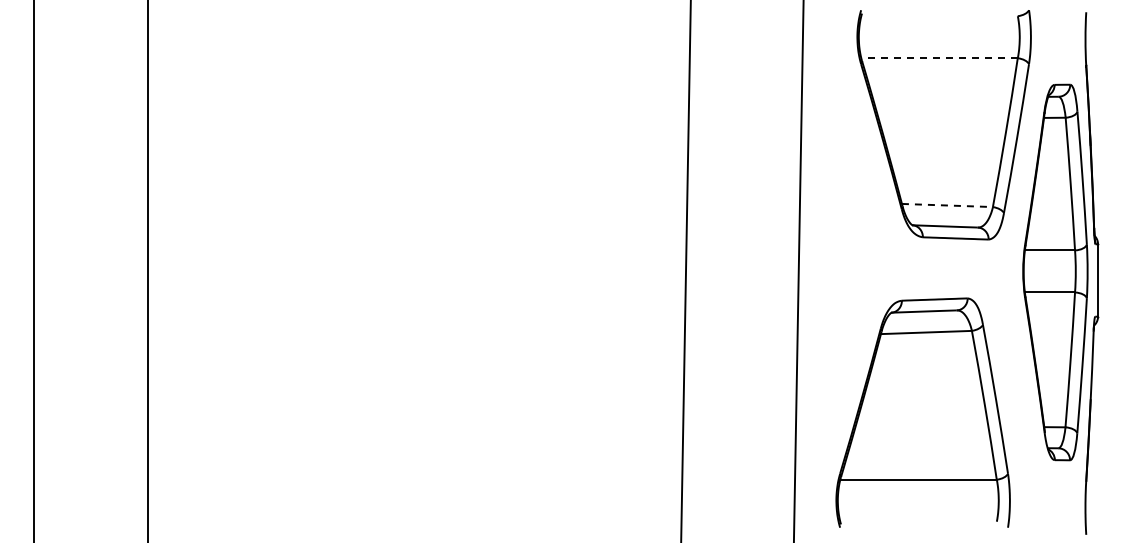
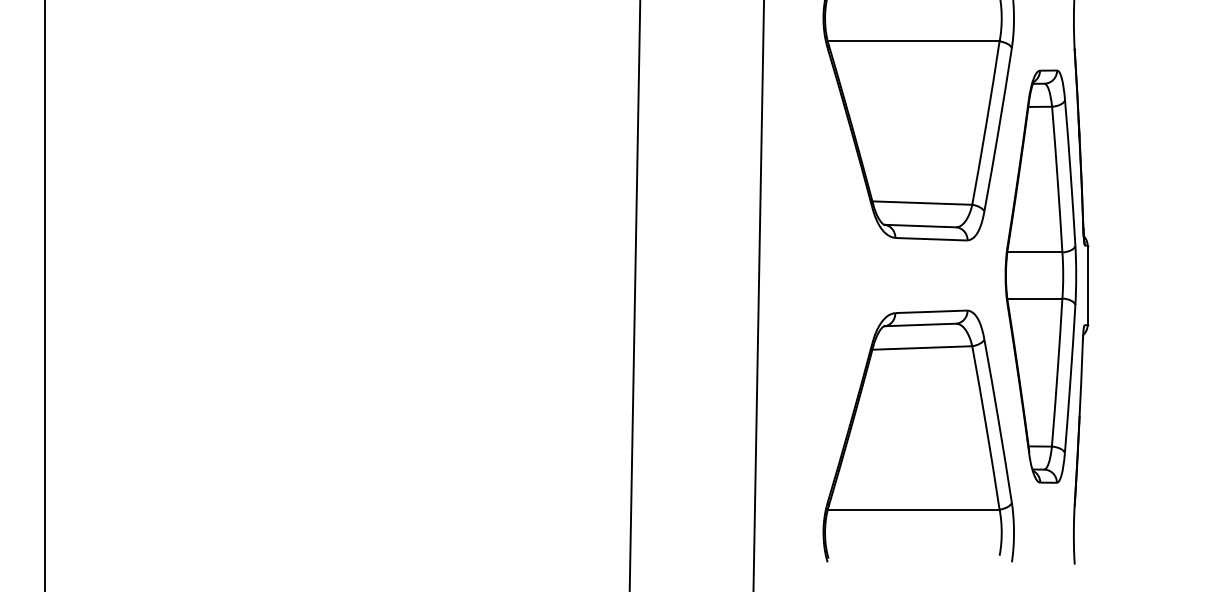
line: (939, 58) -> (913, 41), dashed -> solid
line: (947, 205) -> (922, 203), dashed -> solid
part: (922, 412) -> (918, 435), moved

